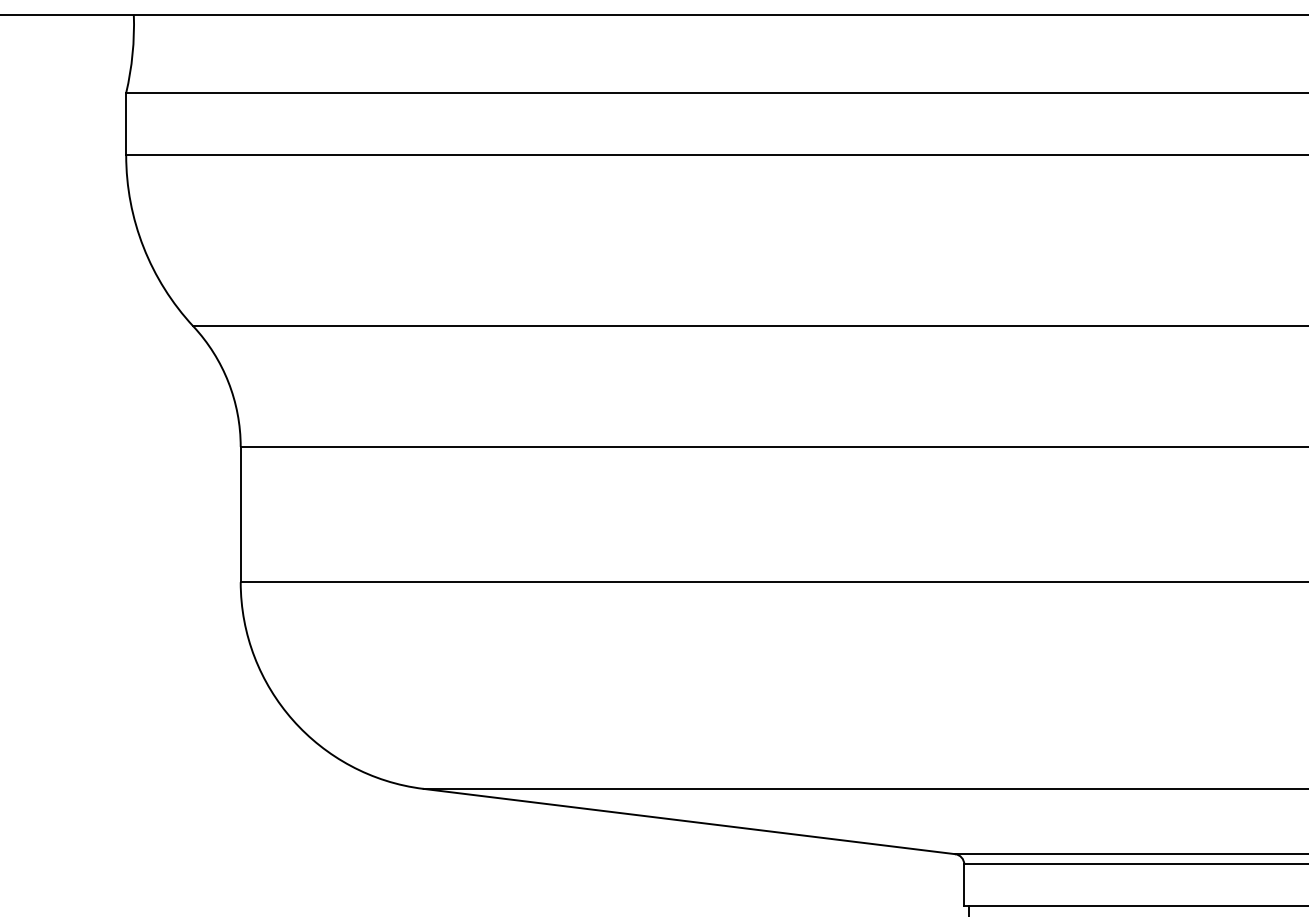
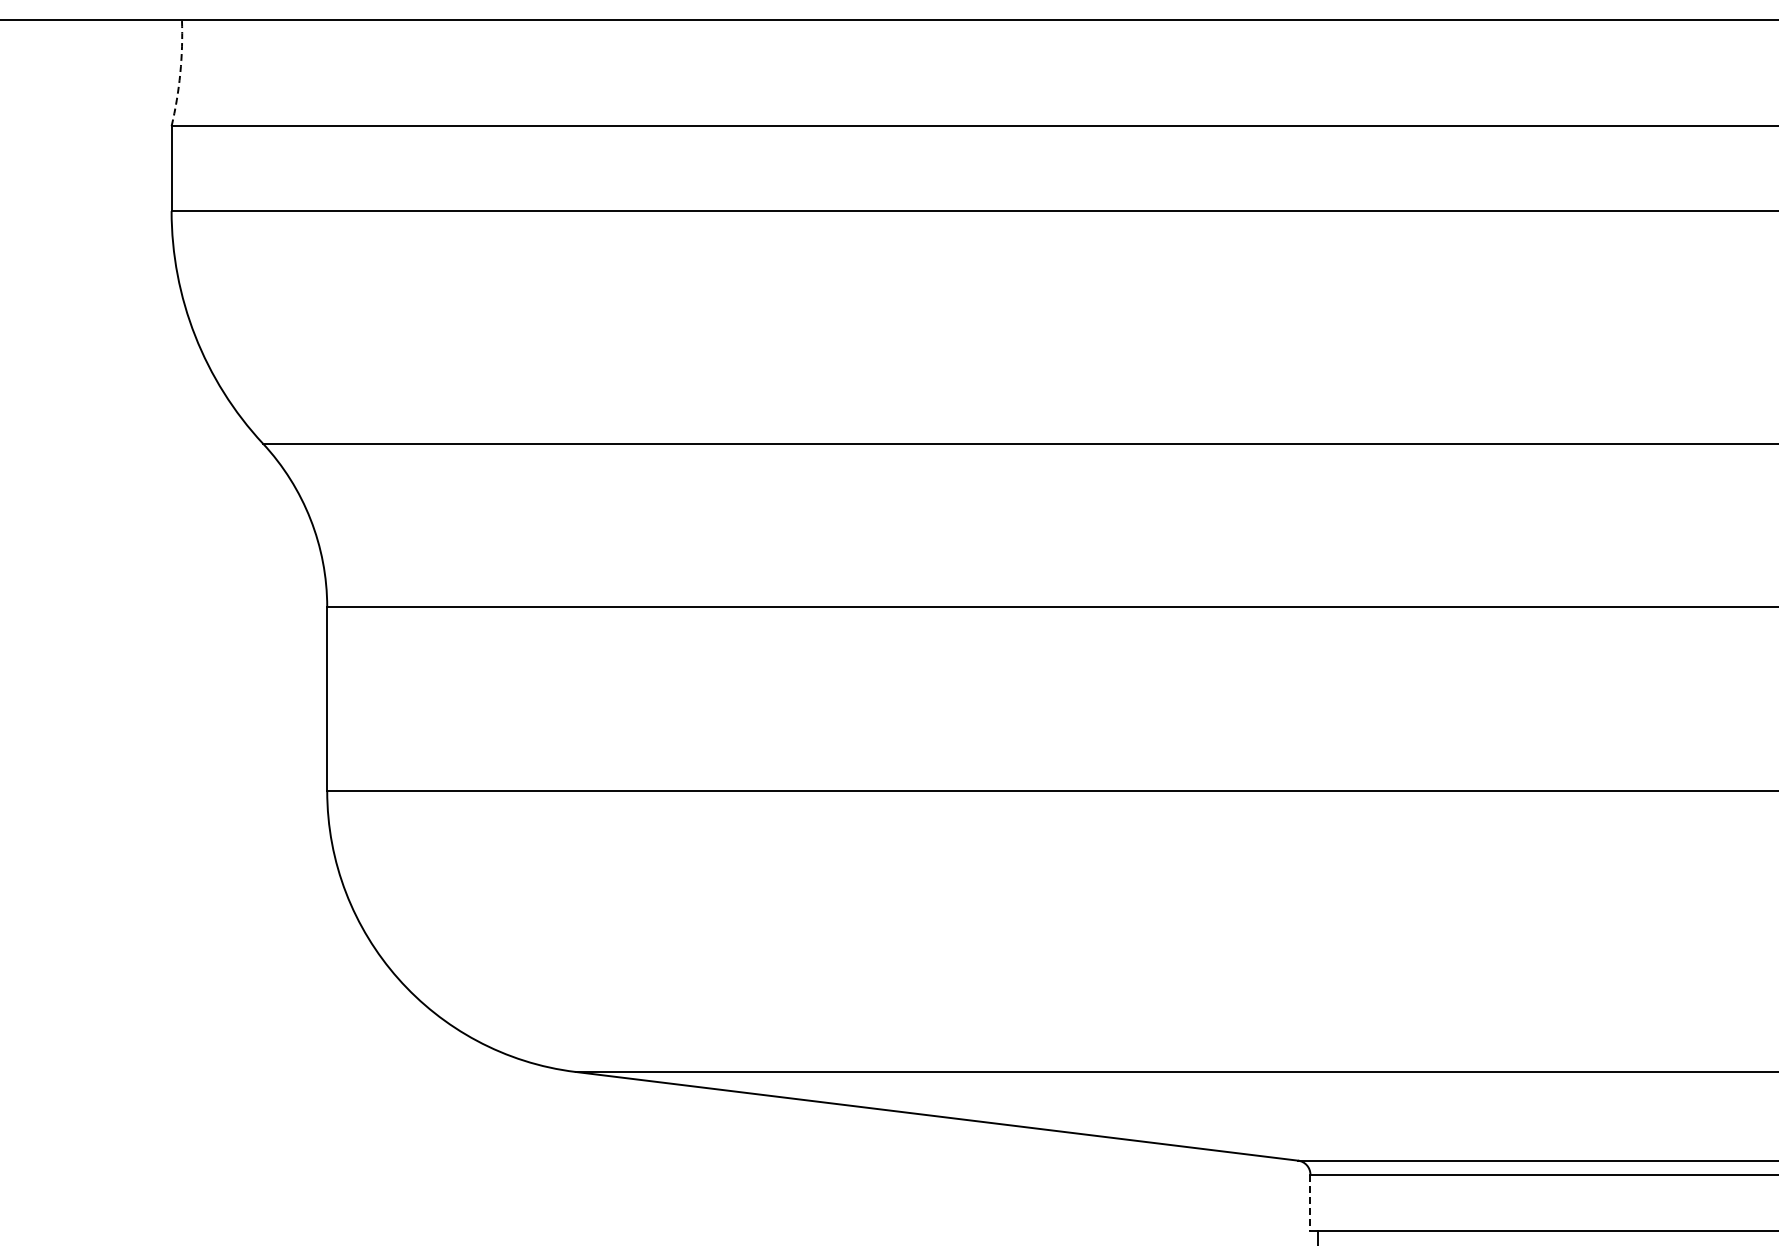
arc: (132, 54) -> (180, 73), solid -> dashed
line: (964, 885) -> (1310, 1203), solid -> dashed

